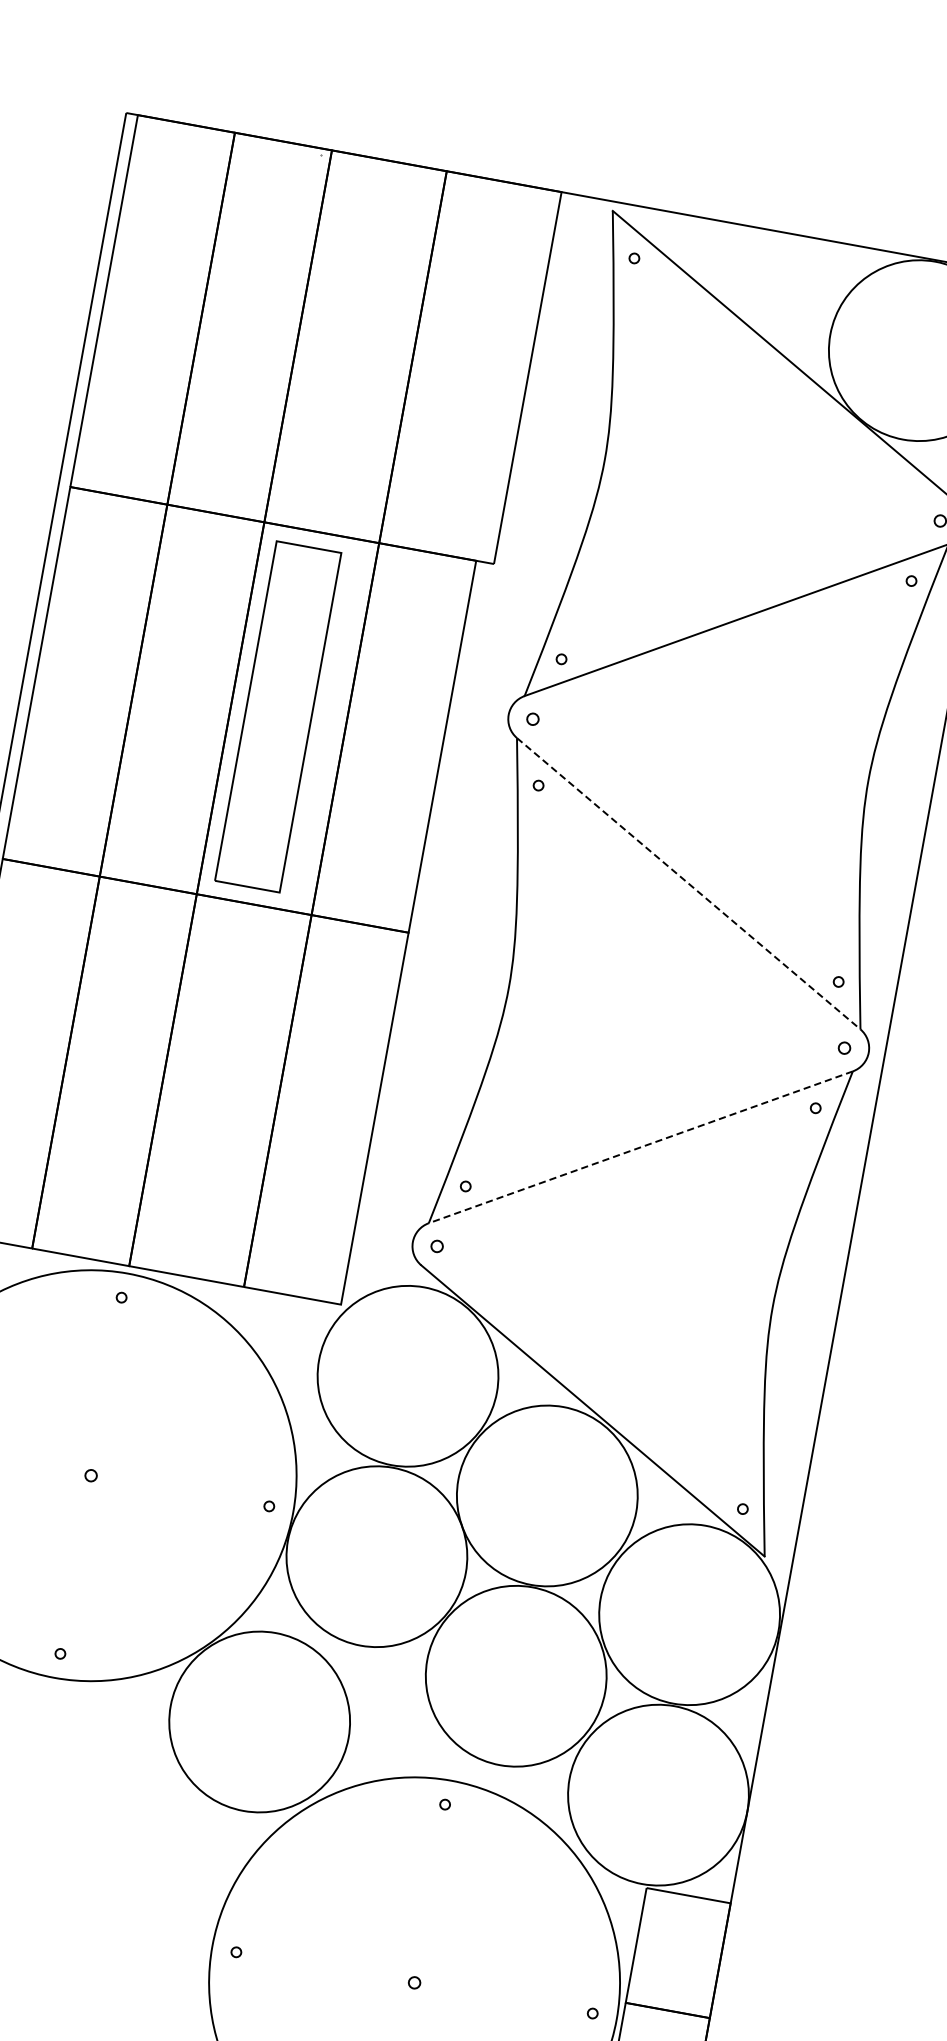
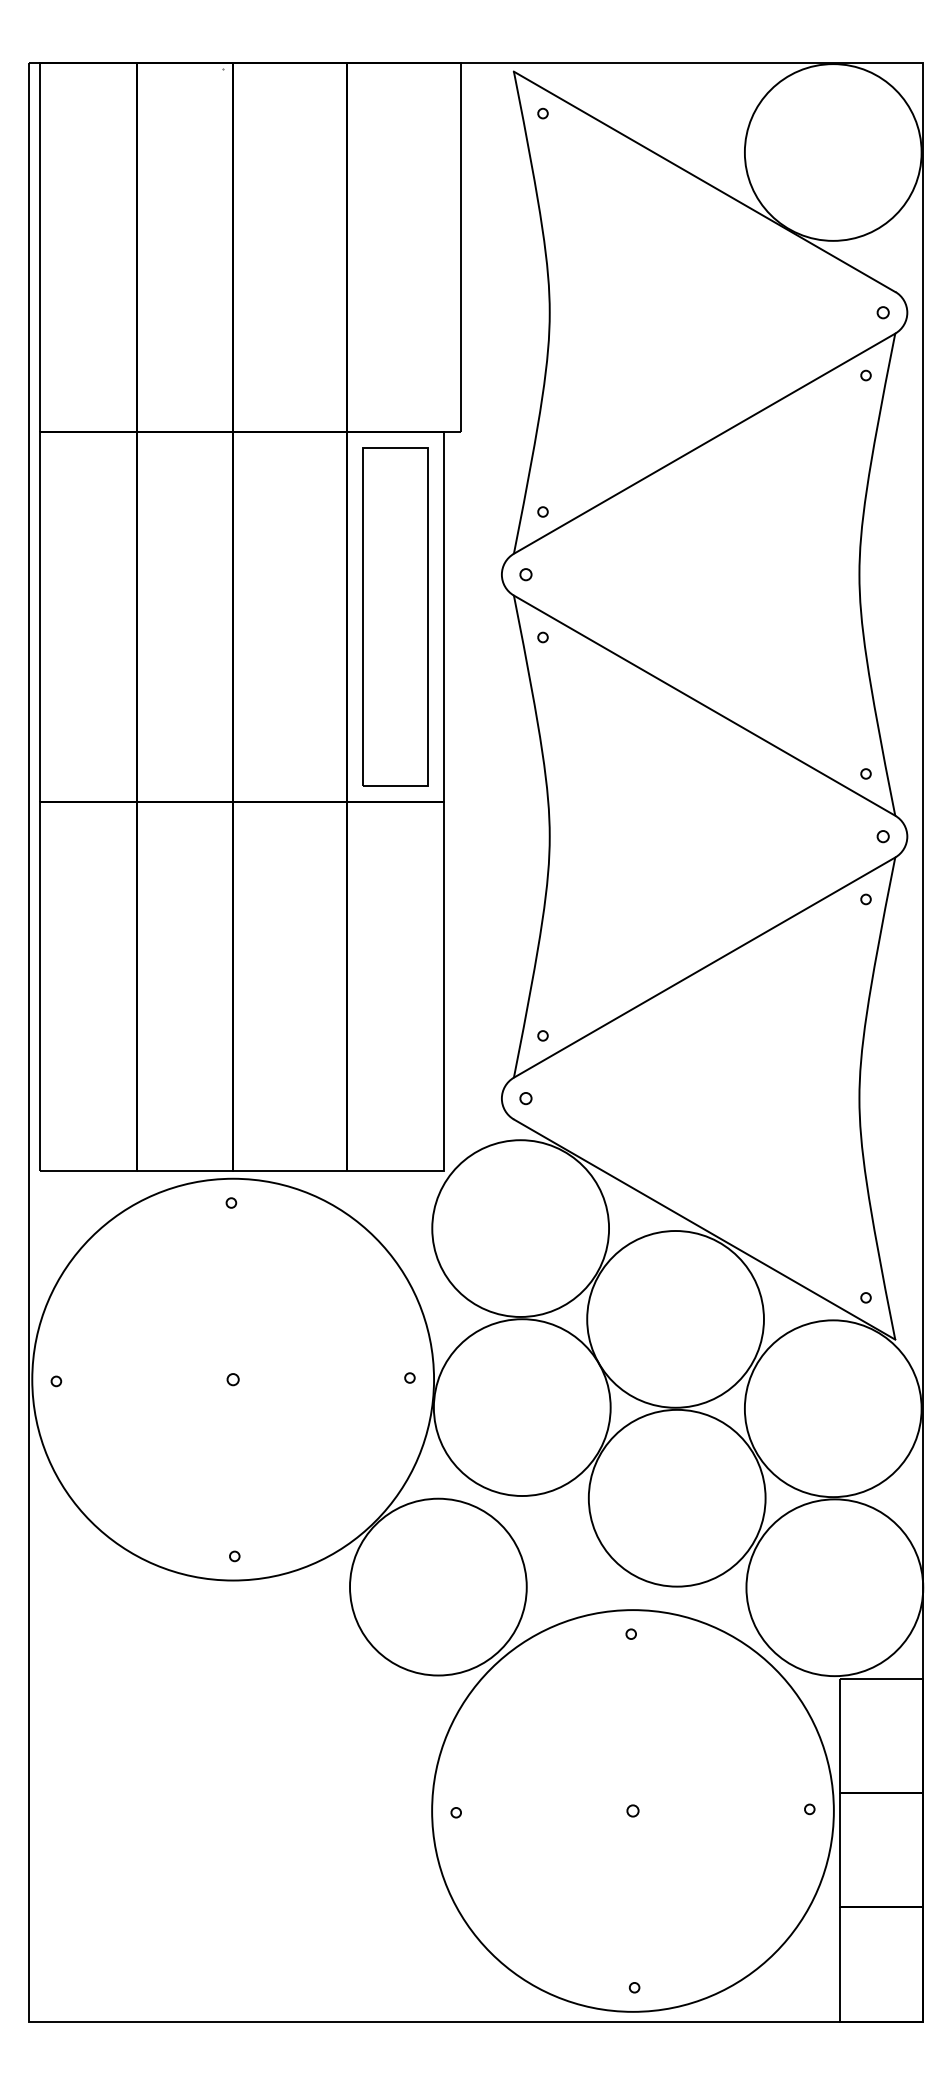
part: (278, 716) -> (395, 616), moved
line: (689, 883) -> (705, 705), dashed -> solid
line: (640, 1147) -> (704, 967), dashed -> solid

